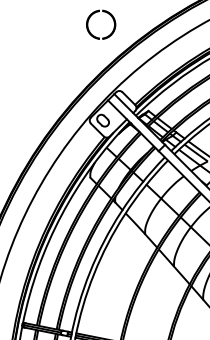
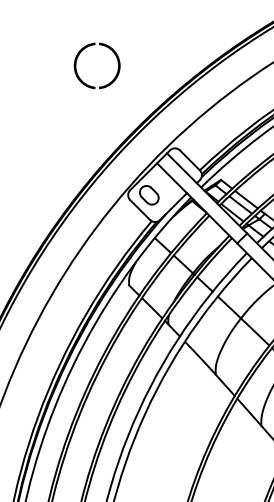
part: (109, 15) -> (110, 51), moved

